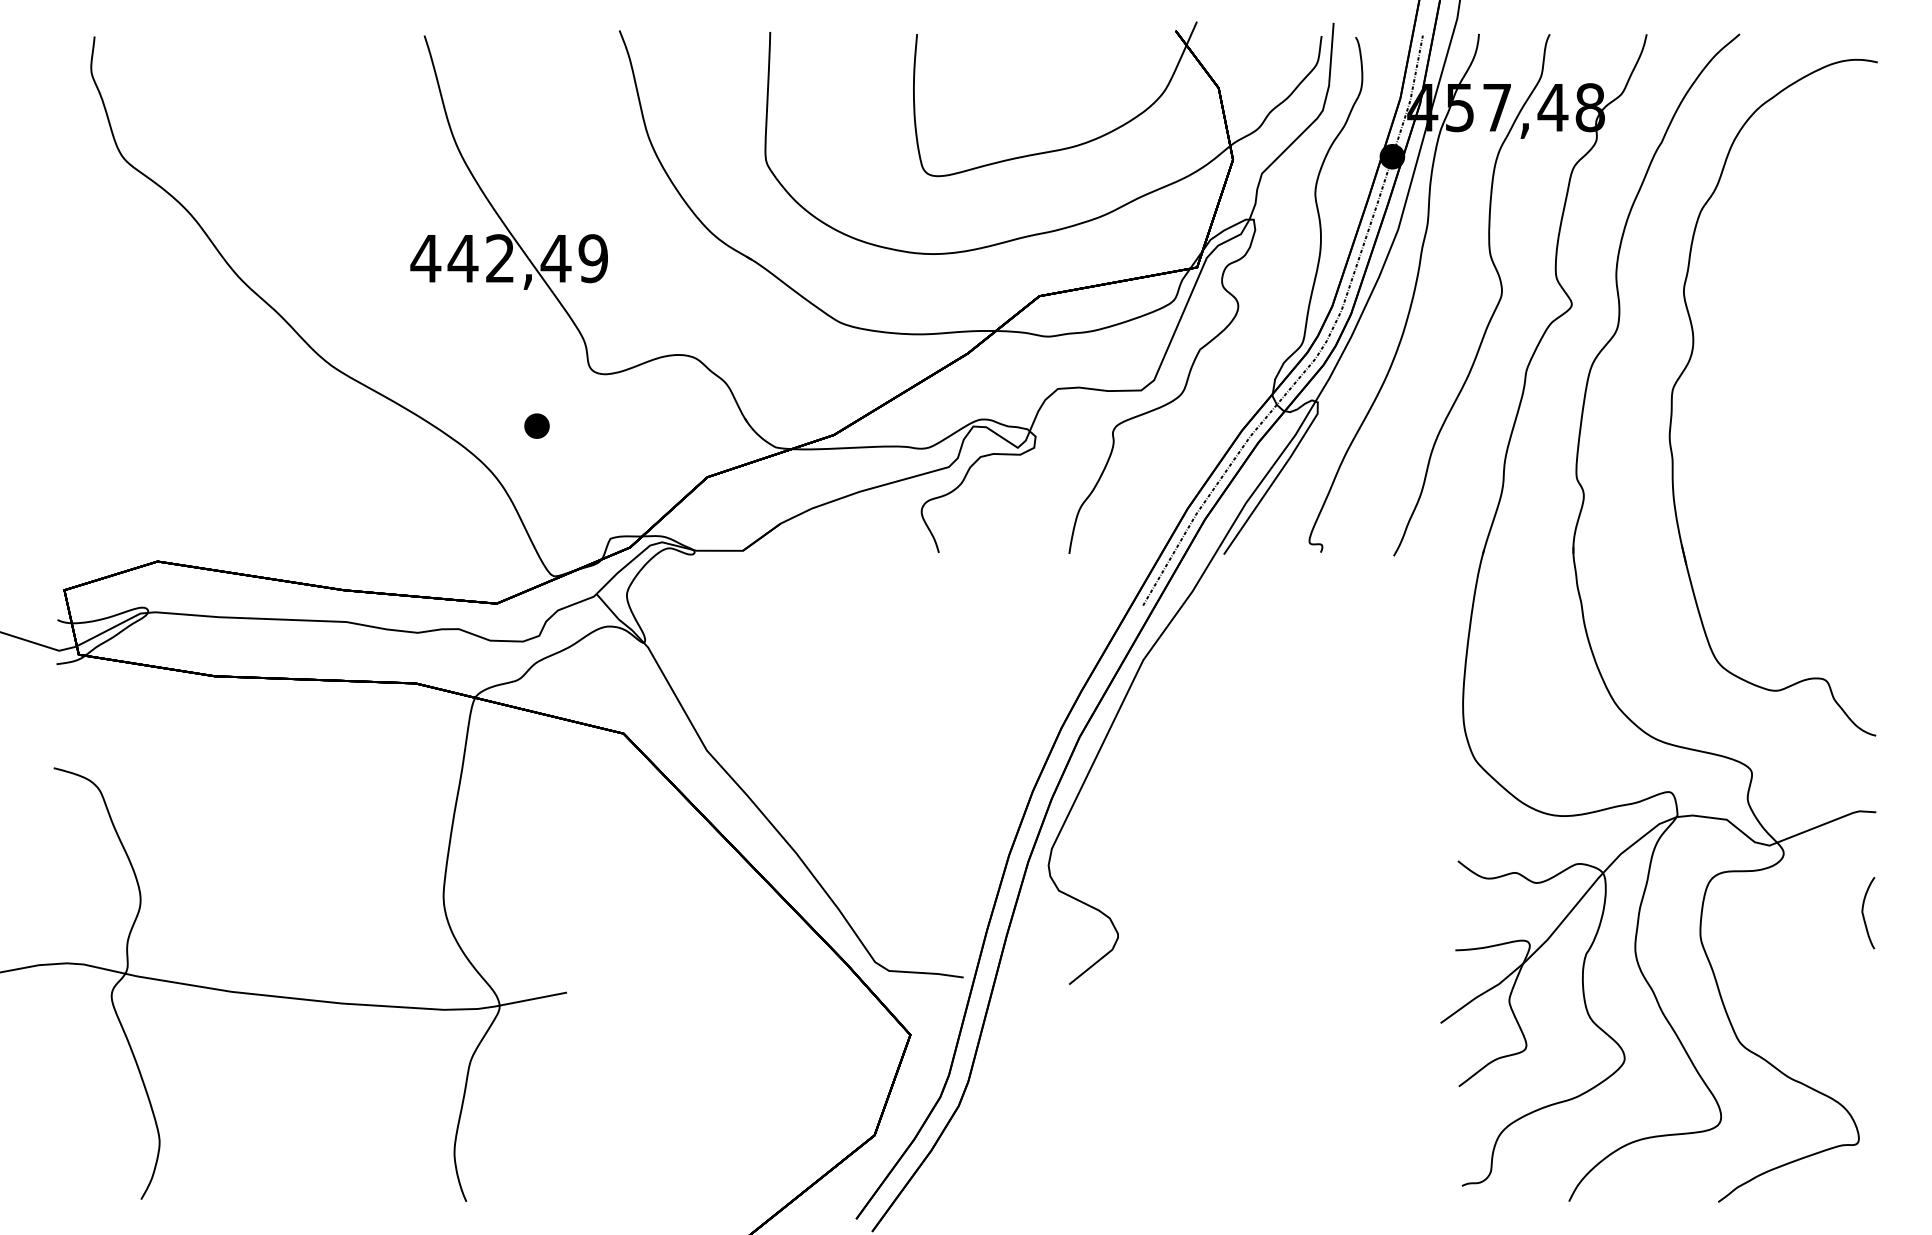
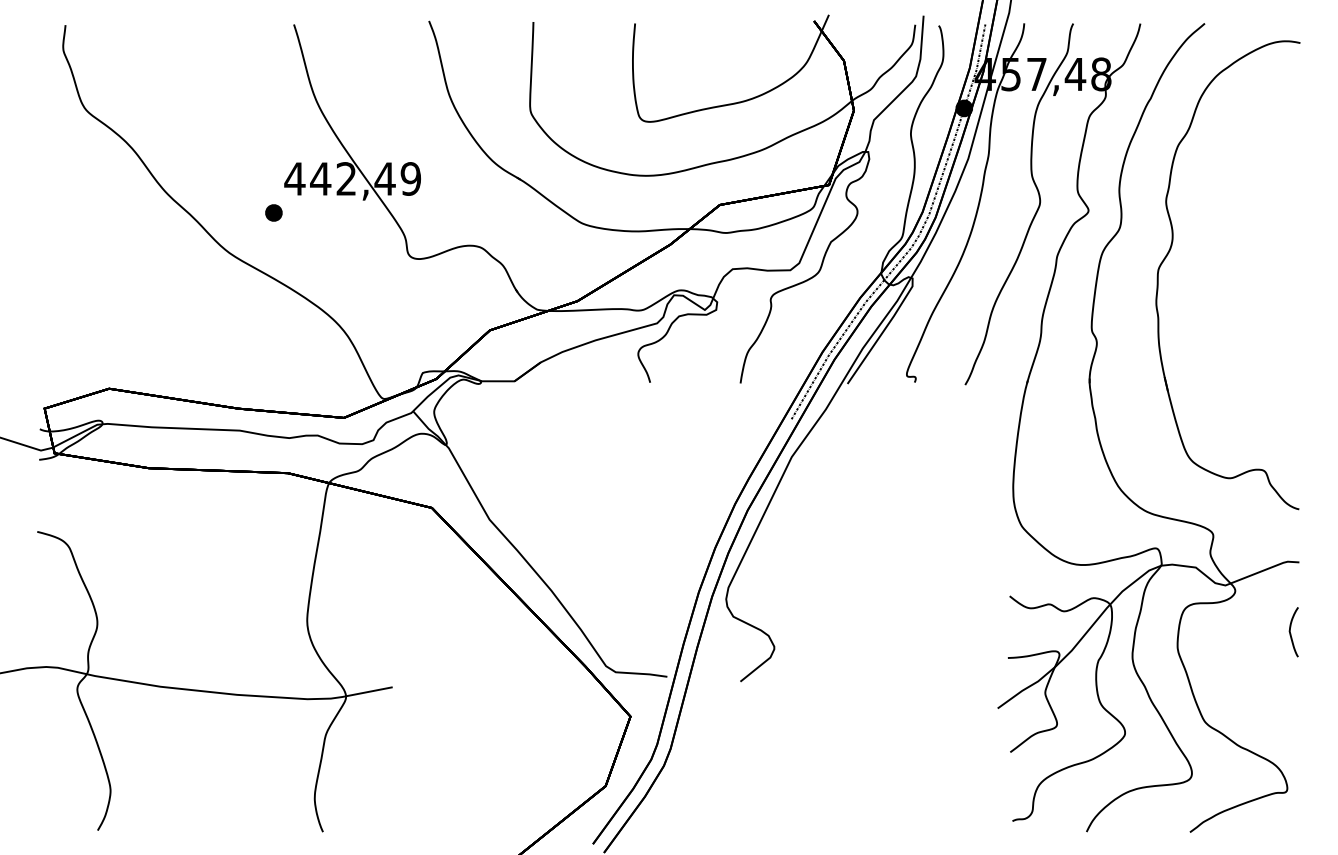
part: (536, 425) -> (273, 212), moved

